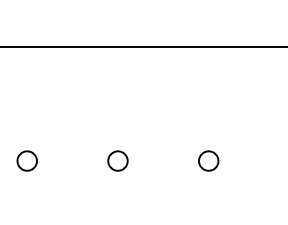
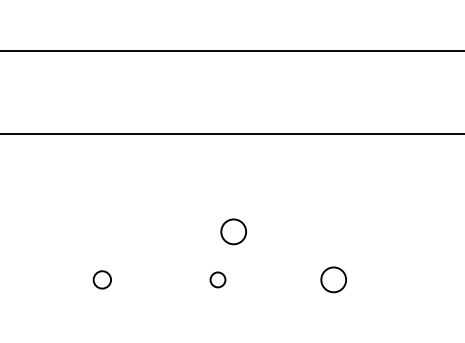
circle: (130, 123) -> (233, 231), added
circle: (27, 160) -> (102, 279), size x0.7
circle: (117, 160) -> (217, 279), size x0.6

